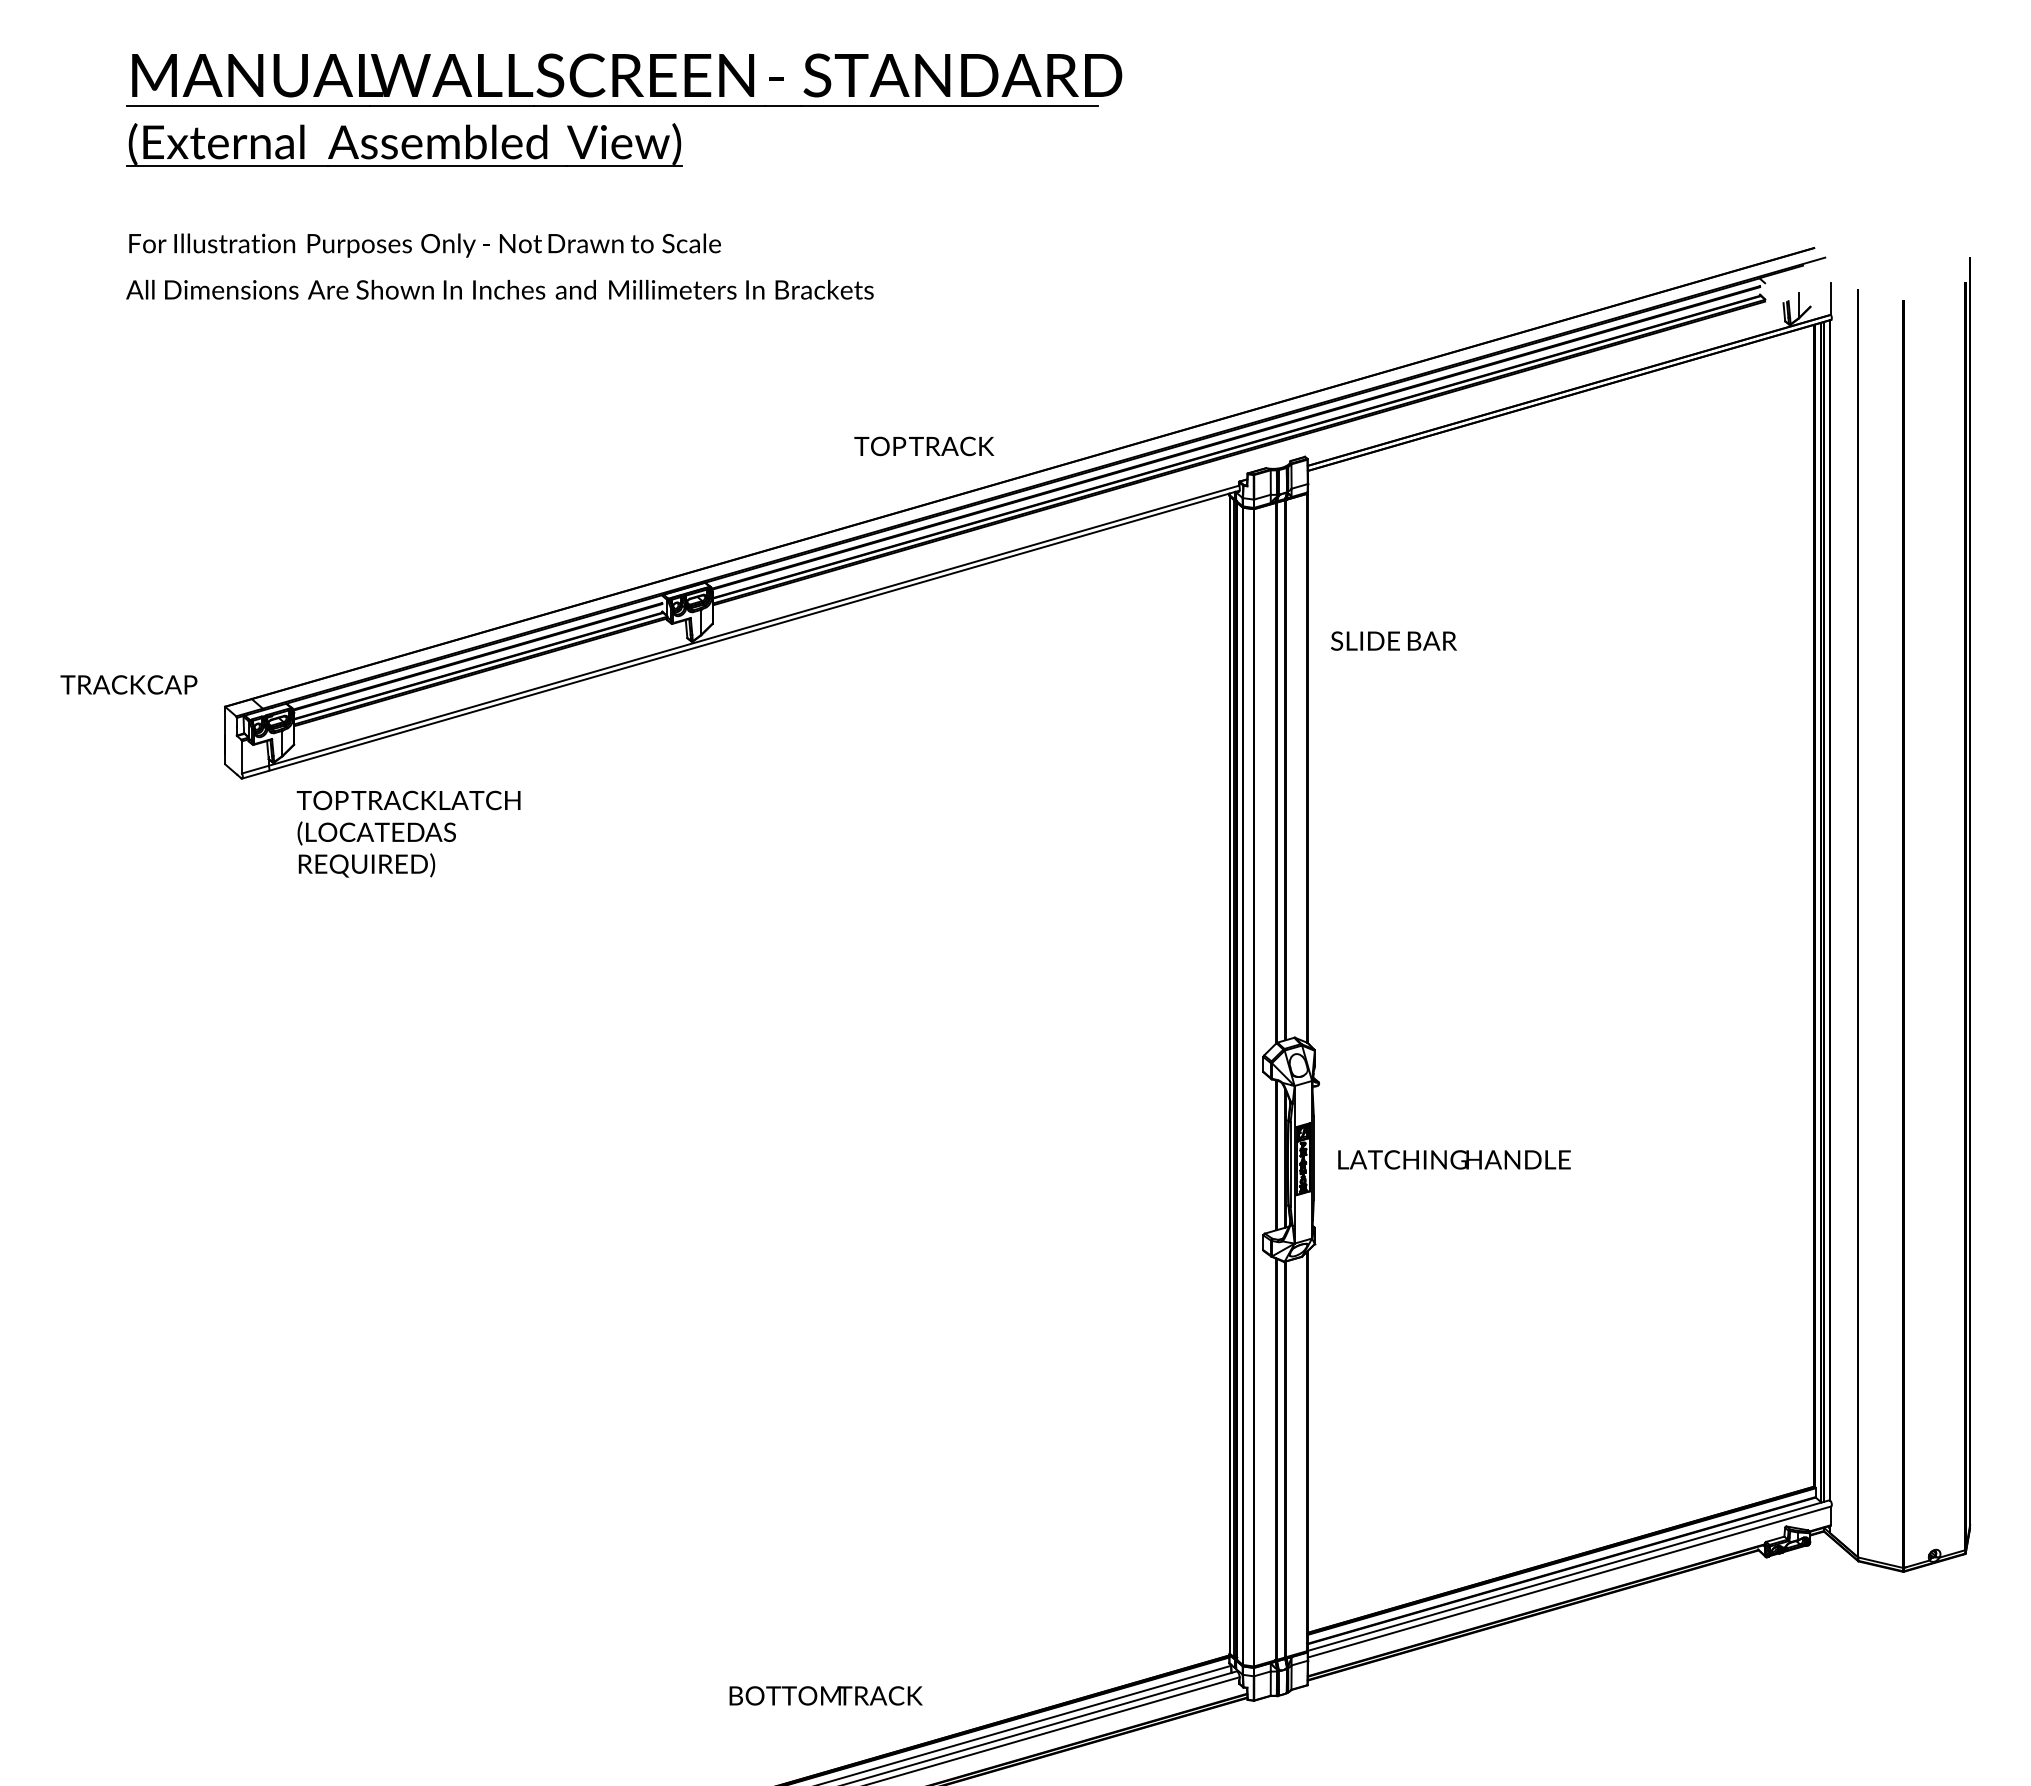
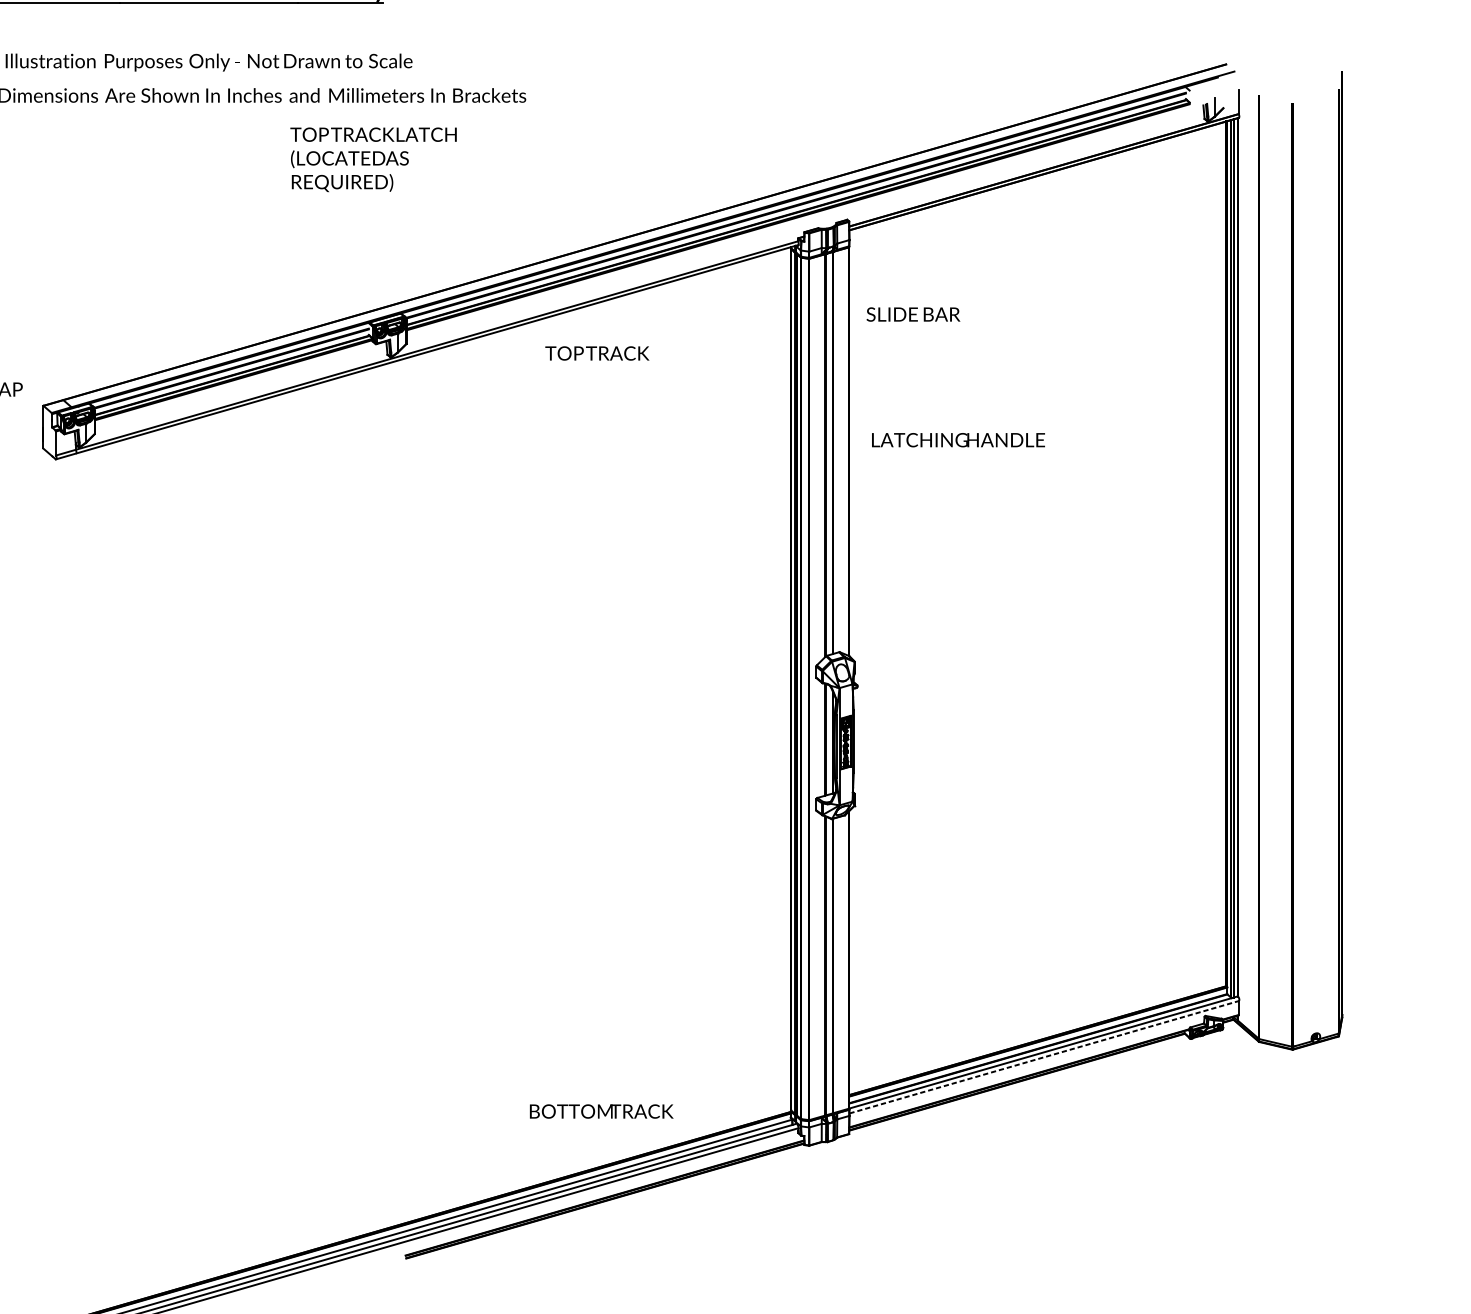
text: (924, 446) -> (597, 353), moved
text: (1393, 640) -> (913, 314), moved
text: (408, 833) -> (373, 159), moved
text: (1454, 1159) -> (958, 439), moved
line: (1570, 1581) -> (1044, 1056), solid -> dashed
text: (825, 1695) -> (601, 1111), moved

